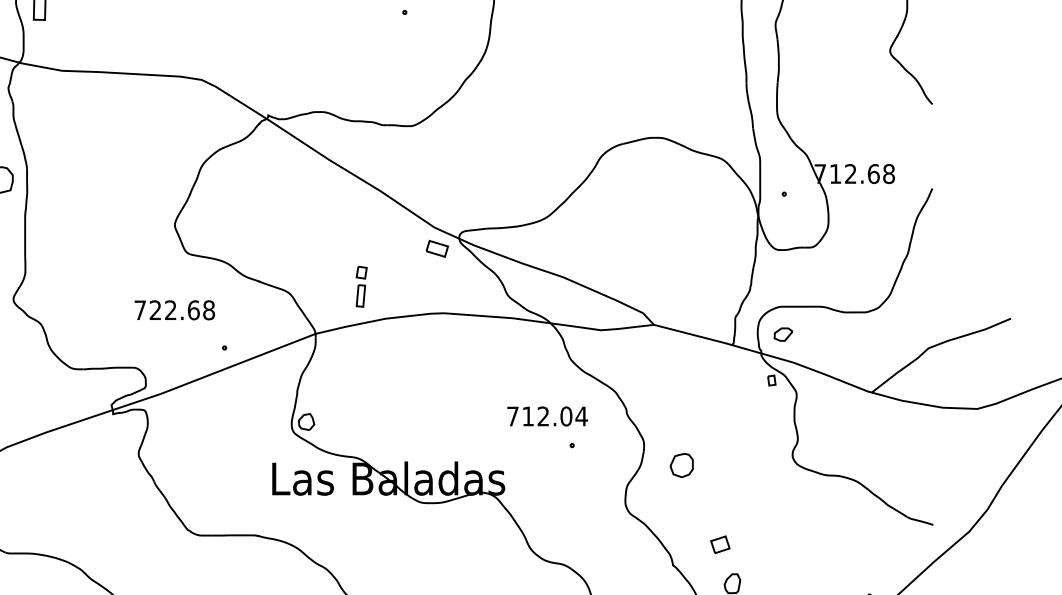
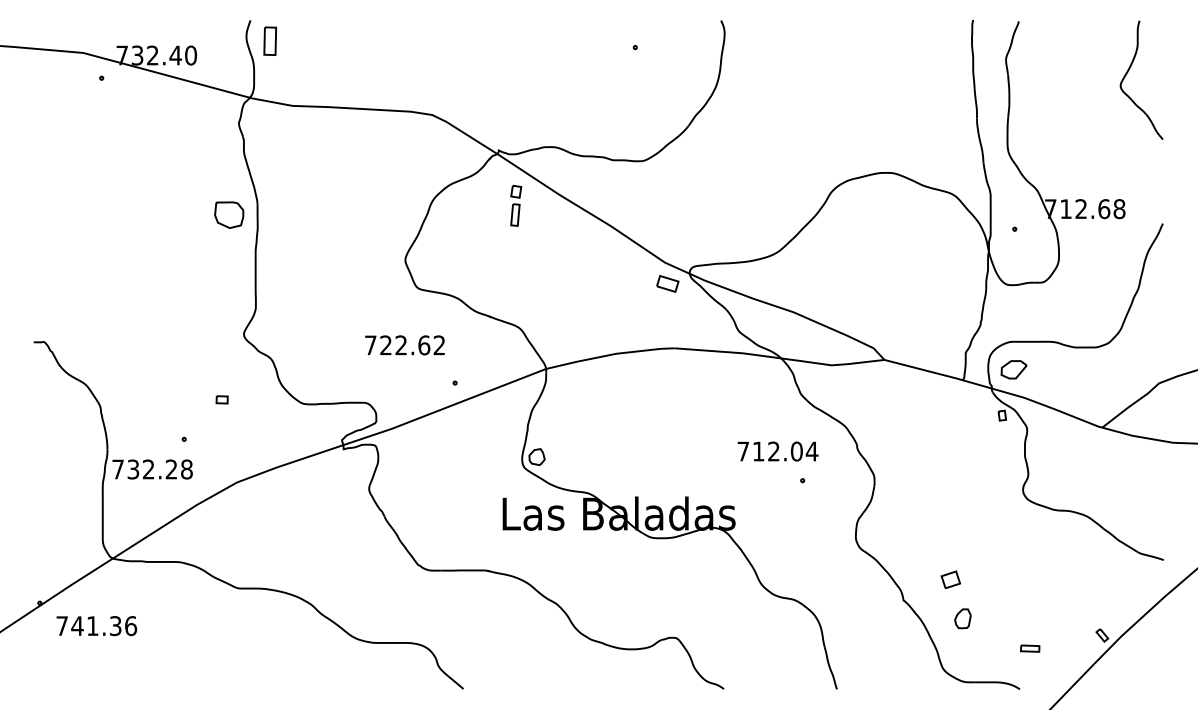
part: (362, 286) -> (516, 205), moved
text: (209, 310) -> (439, 345), 722.68 -> 722.62
part: (783, 334) -> (1013, 369), size x1.4
part: (682, 465) -> (912, 500), removed

